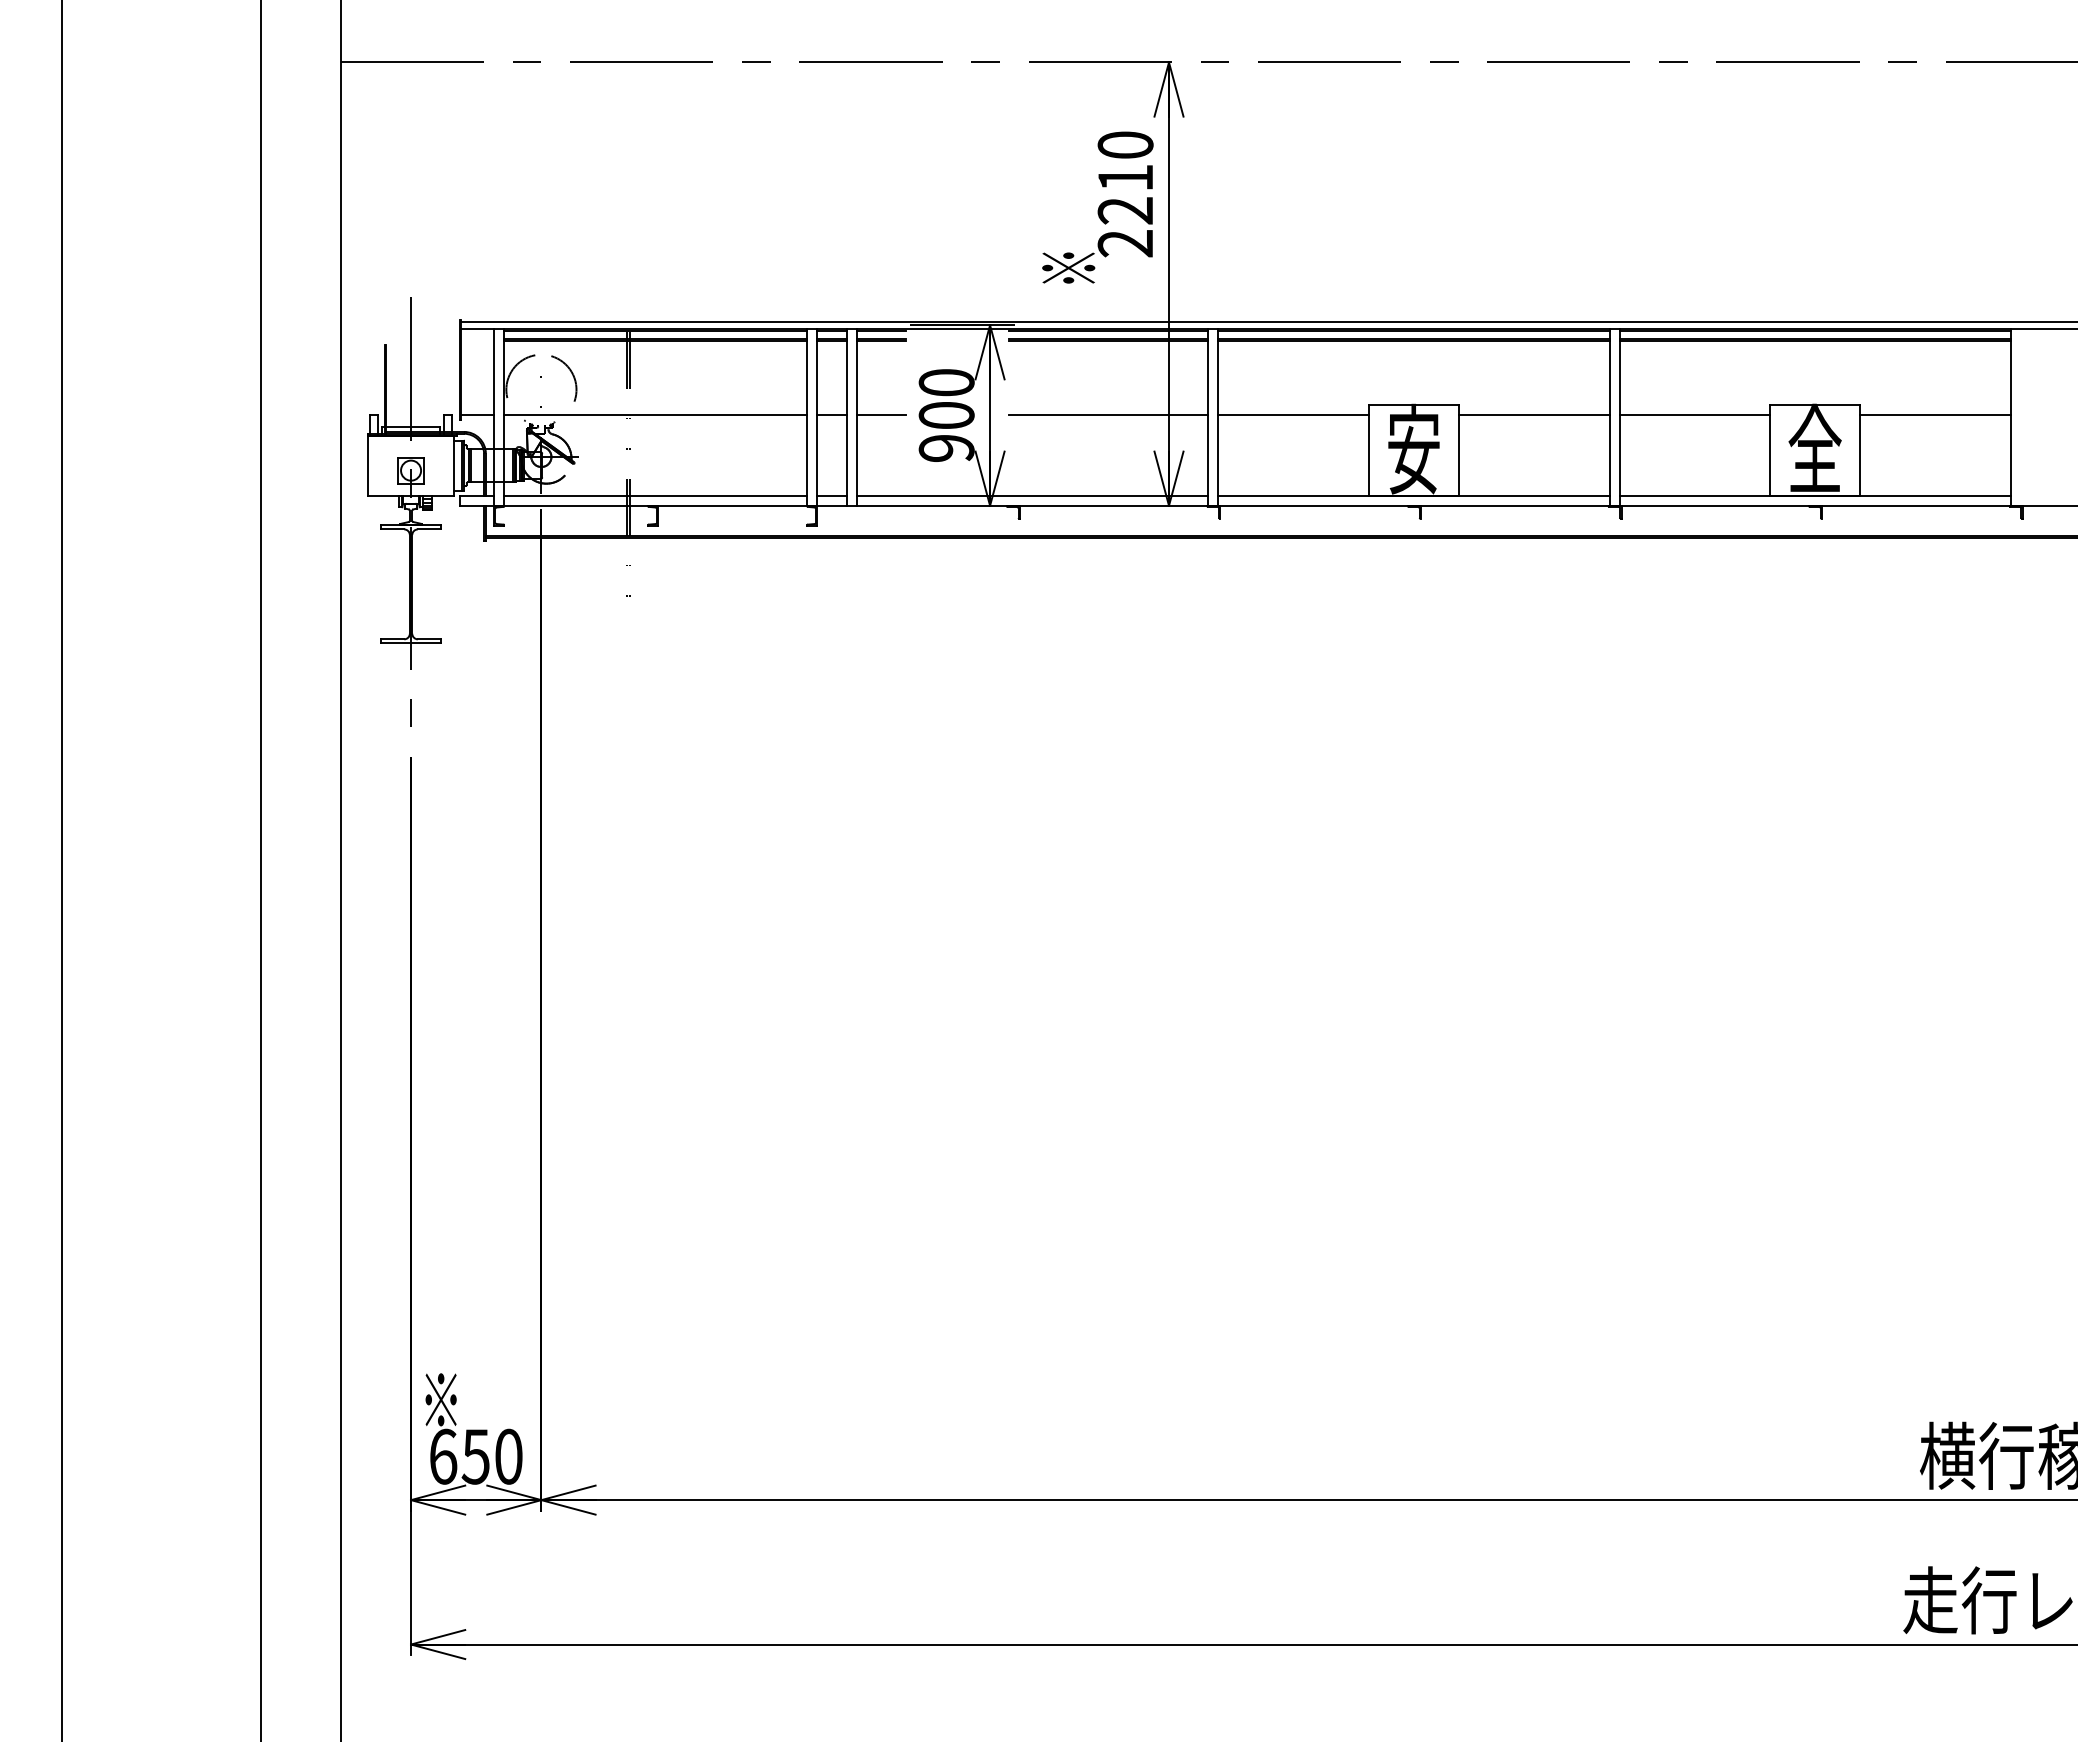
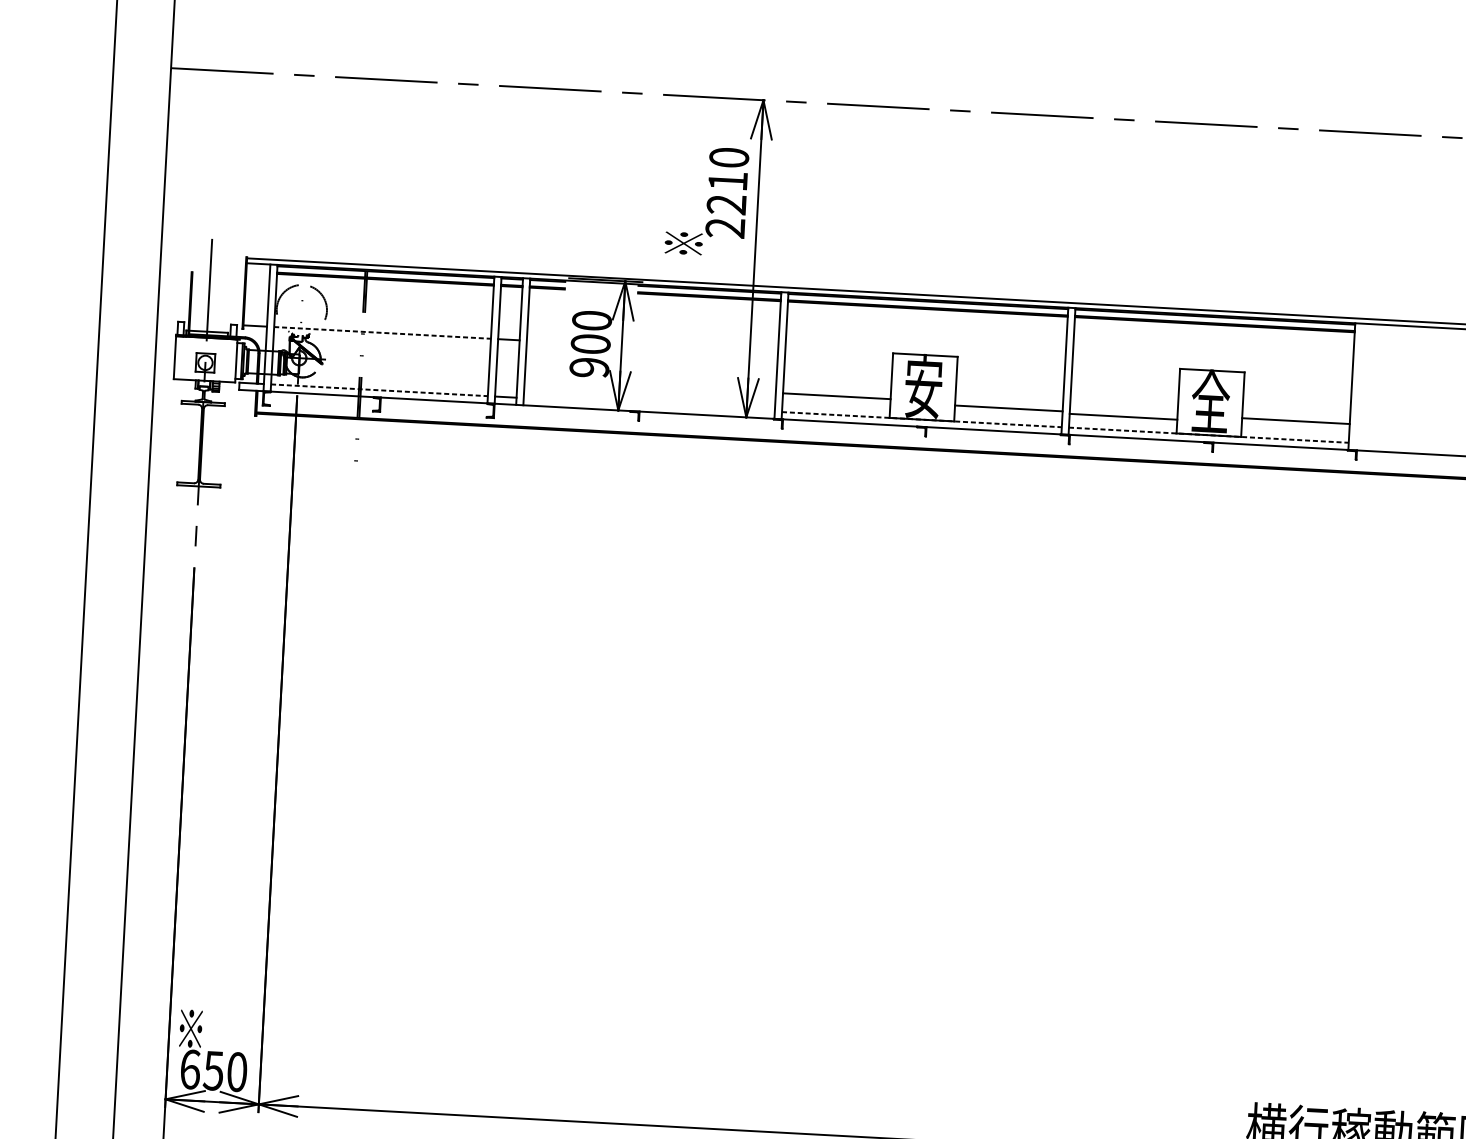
line: (655, 415) -> (382, 332), solid -> dashed
line: (881, 415) -> (544, 341), removed
line: (1108, 415) -> (706, 350), removed
line: (1293, 415) -> (836, 396), moved
line: (1534, 415) -> (1009, 408), moved
line: (1694, 415) -> (1123, 416), moved
line: (1935, 415) -> (1296, 421), moved
line: (655, 495) -> (379, 390), solid -> dashed
line: (1032, 495) -> (649, 404), removed
line: (1413, 495) -> (921, 419), solid -> dashed
line: (1815, 495) -> (1209, 435), solid -> dashed

